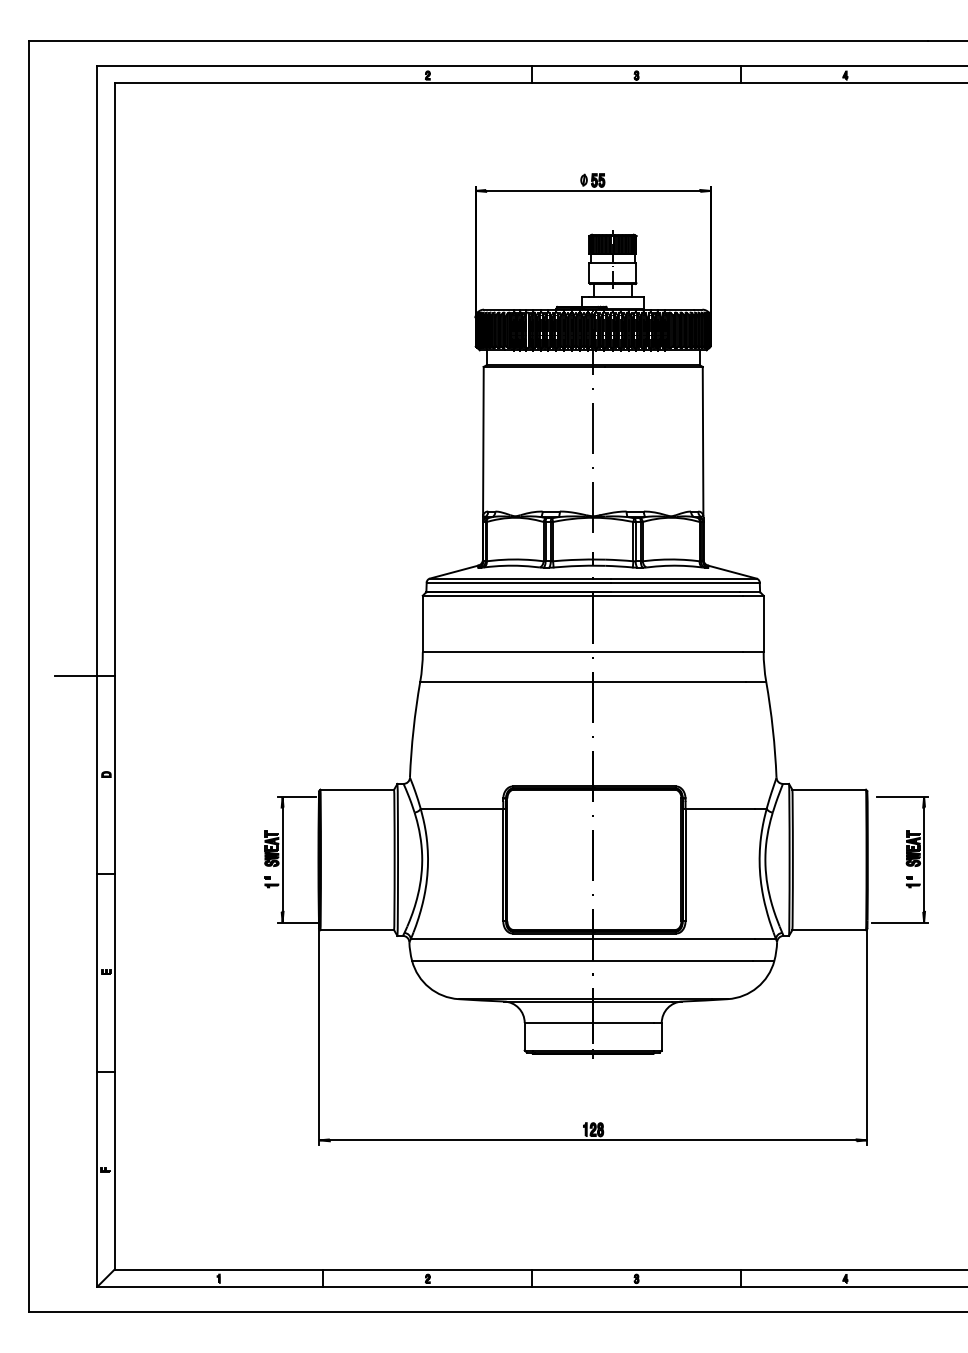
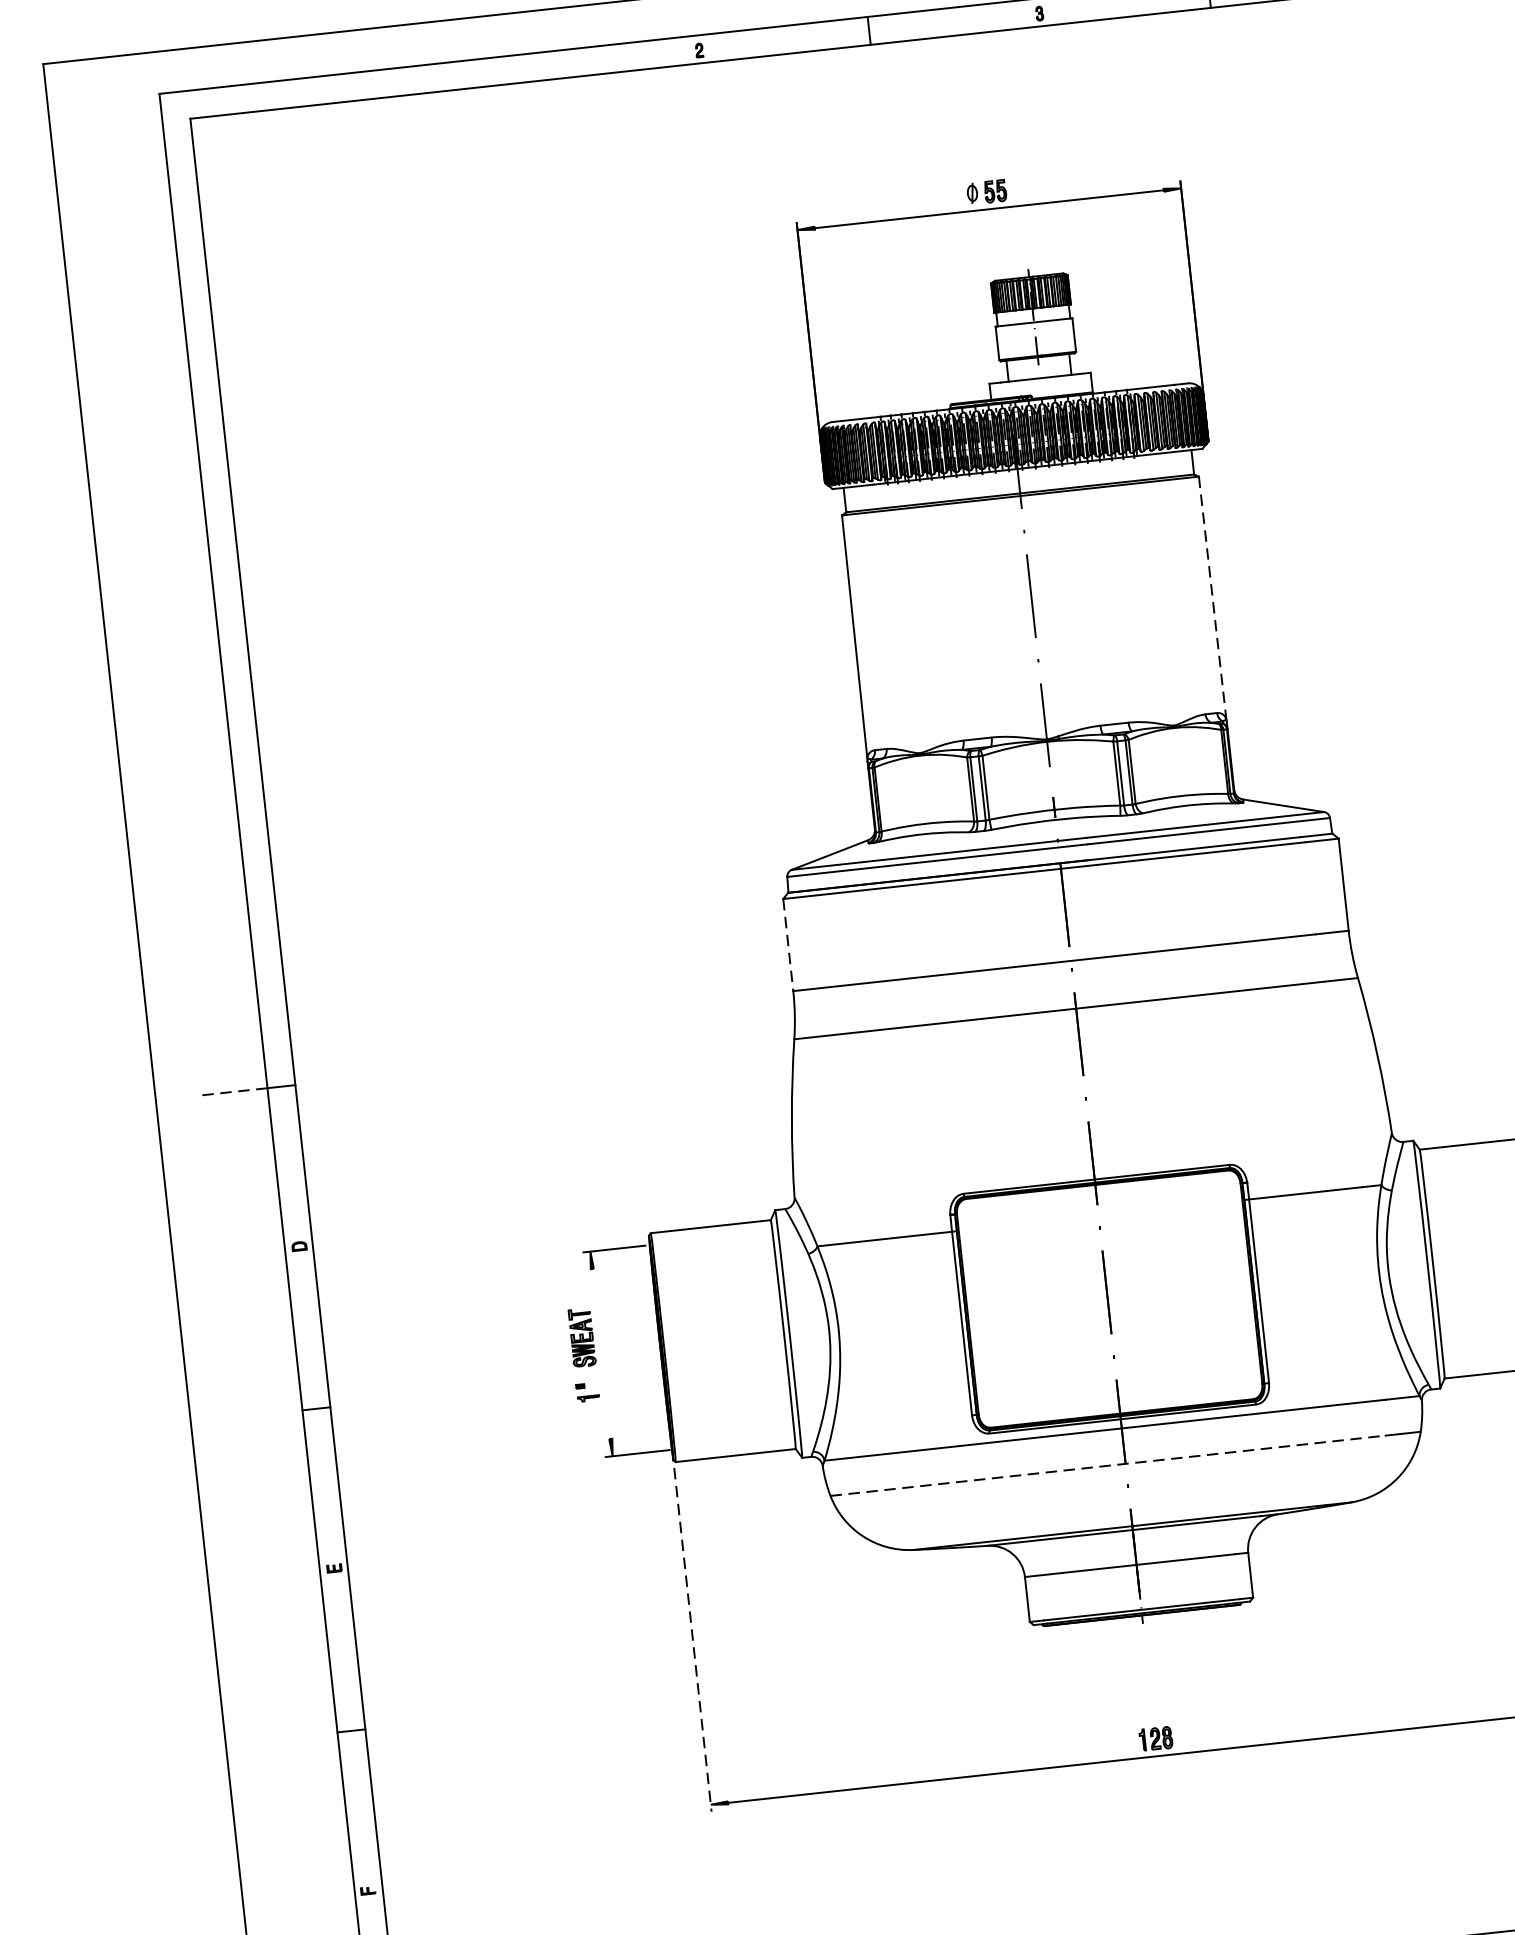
line: (703, 441) -> (1213, 598), solid -> dashed
line: (422, 624) -> (787, 945), solid -> dashed
line: (75, 676) -> (231, 1092), solid -> dashed
line: (282, 859) -> (601, 1353), removed
line: (582, 960) -> (1108, 1465), solid -> dashed
line: (319, 1033) -> (692, 1630), solid -> dashed

